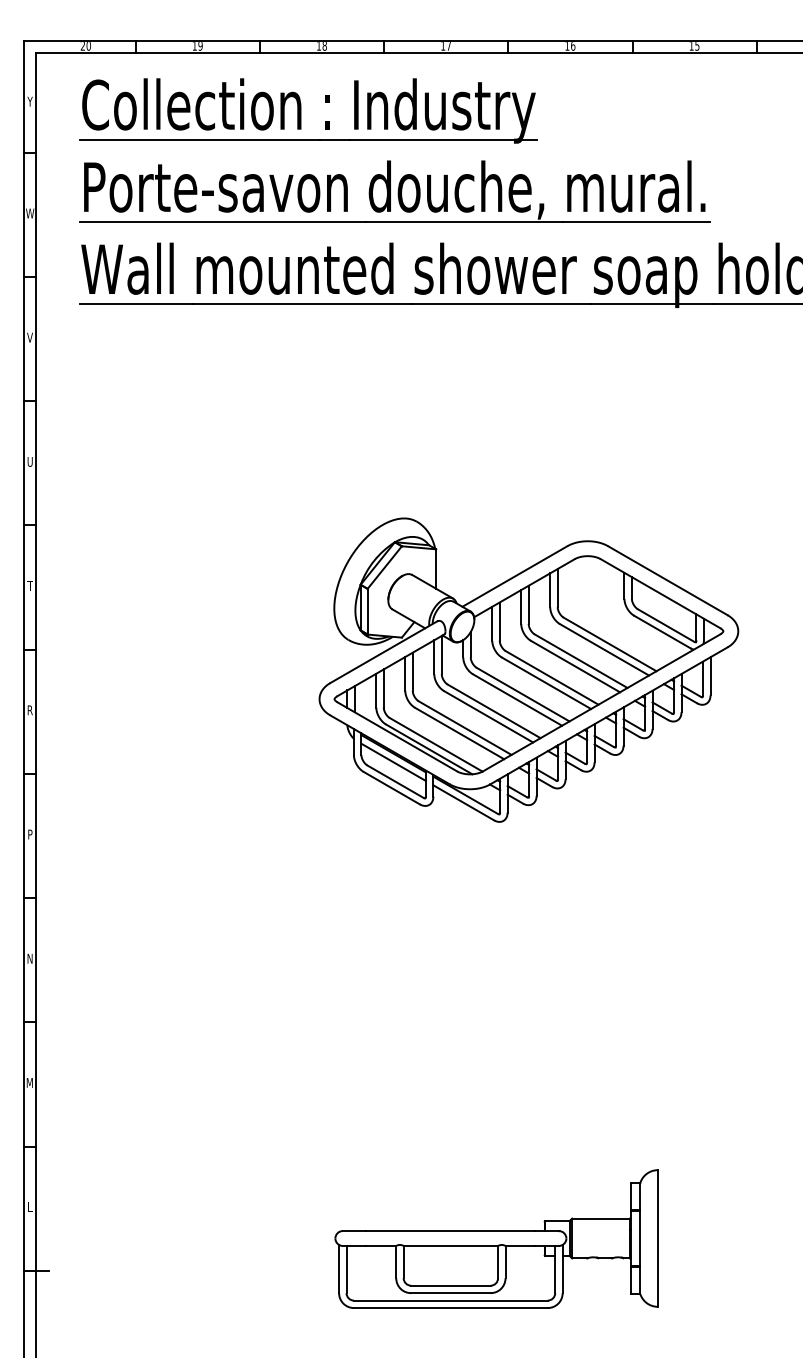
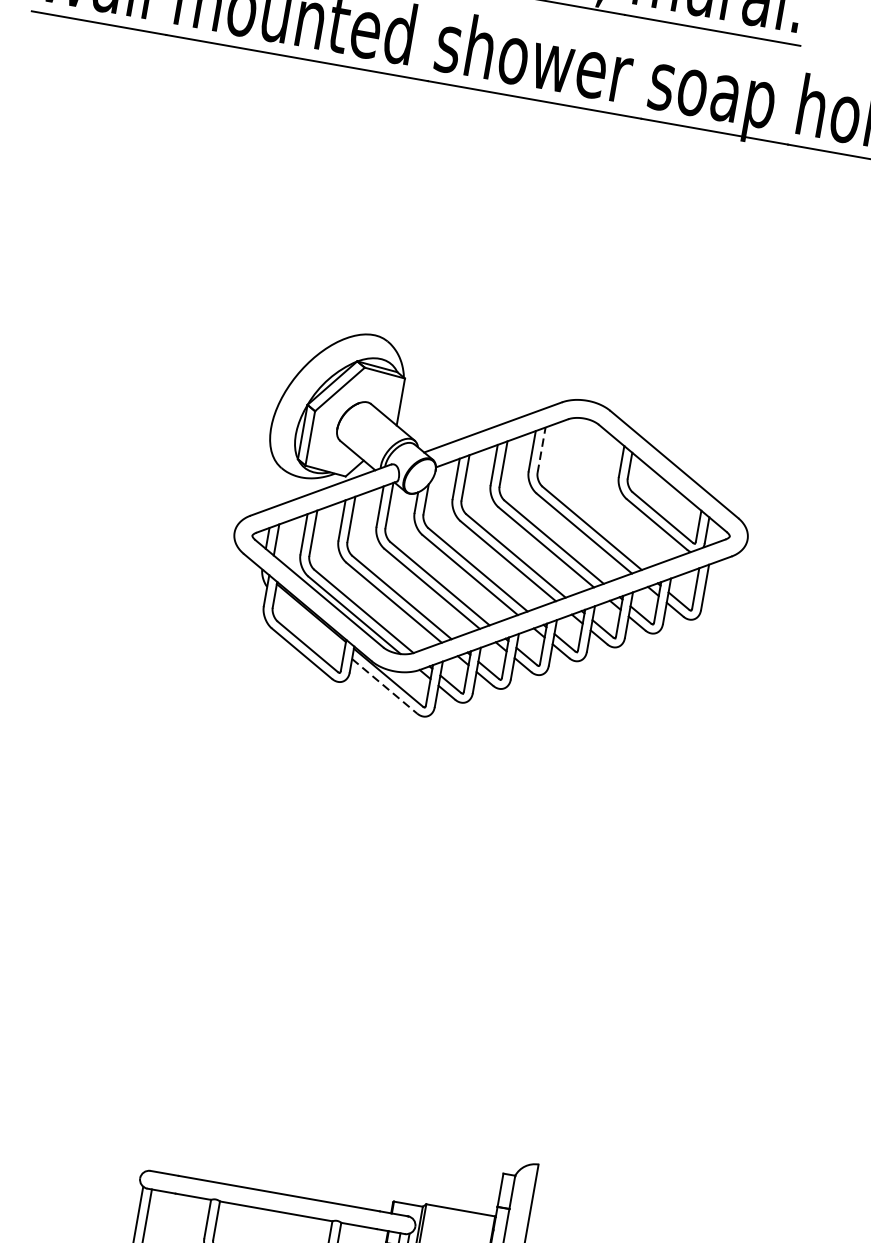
line: (557, 587) -> (541, 449), solid -> dashed
line: (393, 761) -> (309, 622), removed
line: (464, 803) -> (385, 687), solid -> dashed

